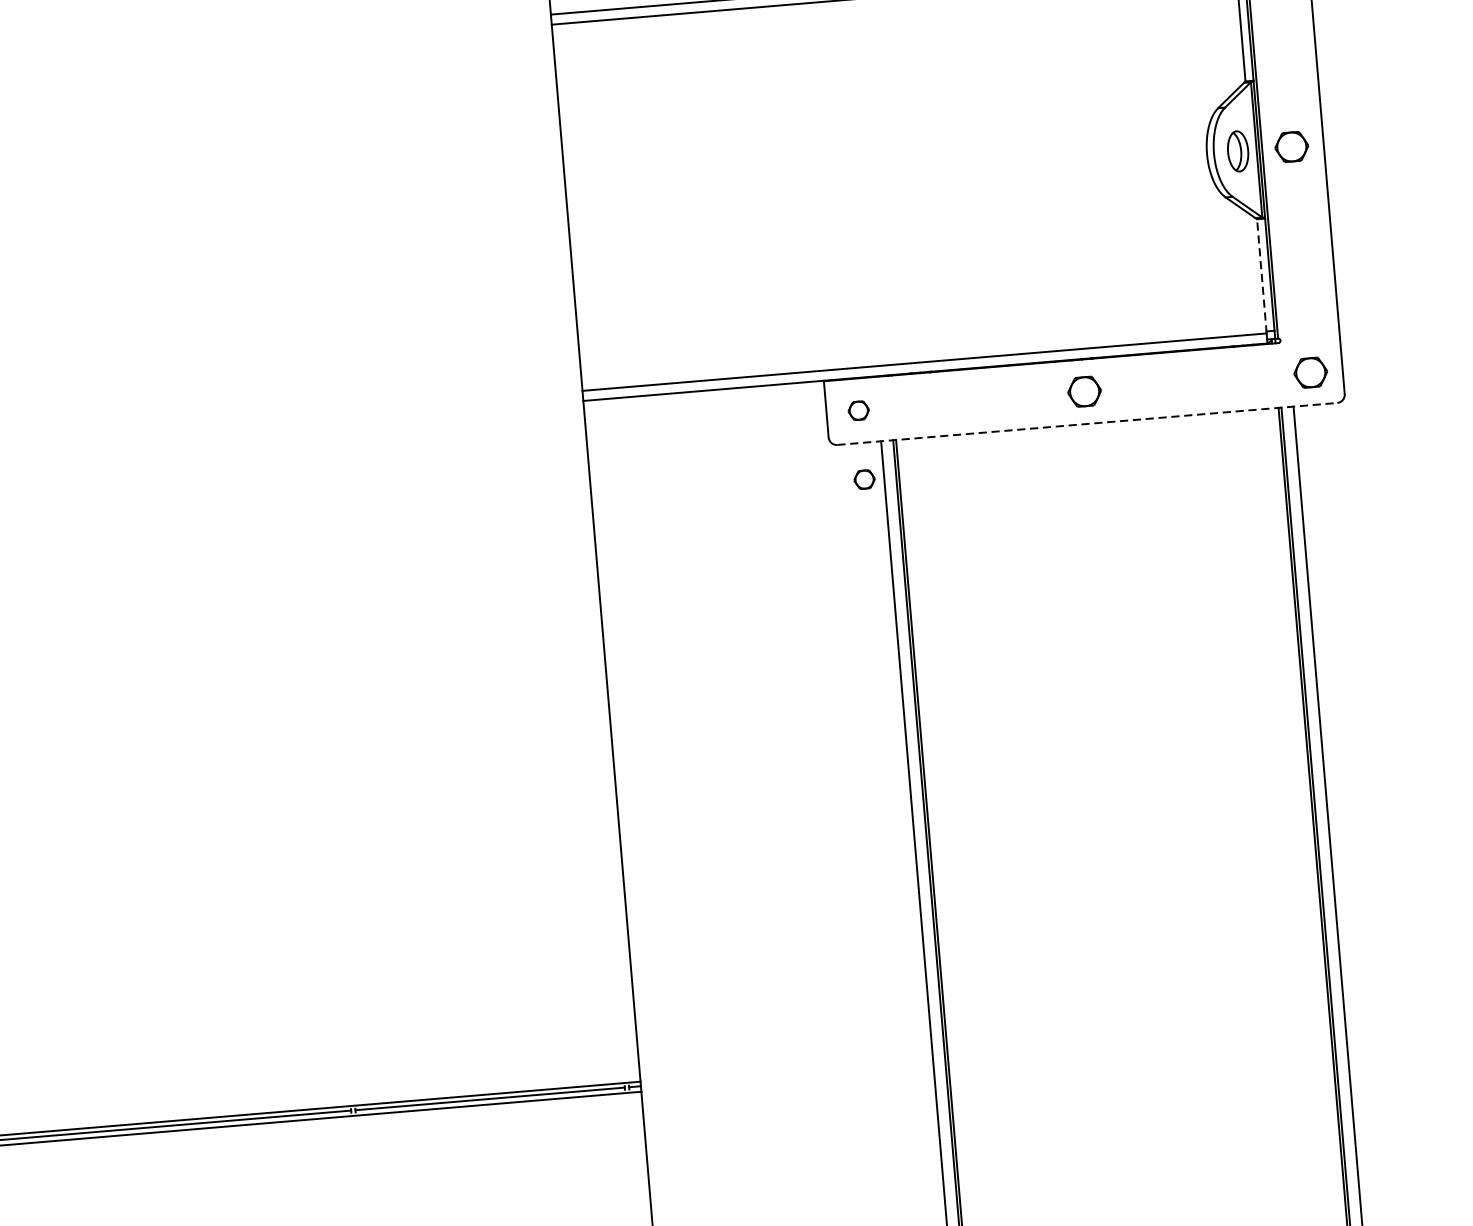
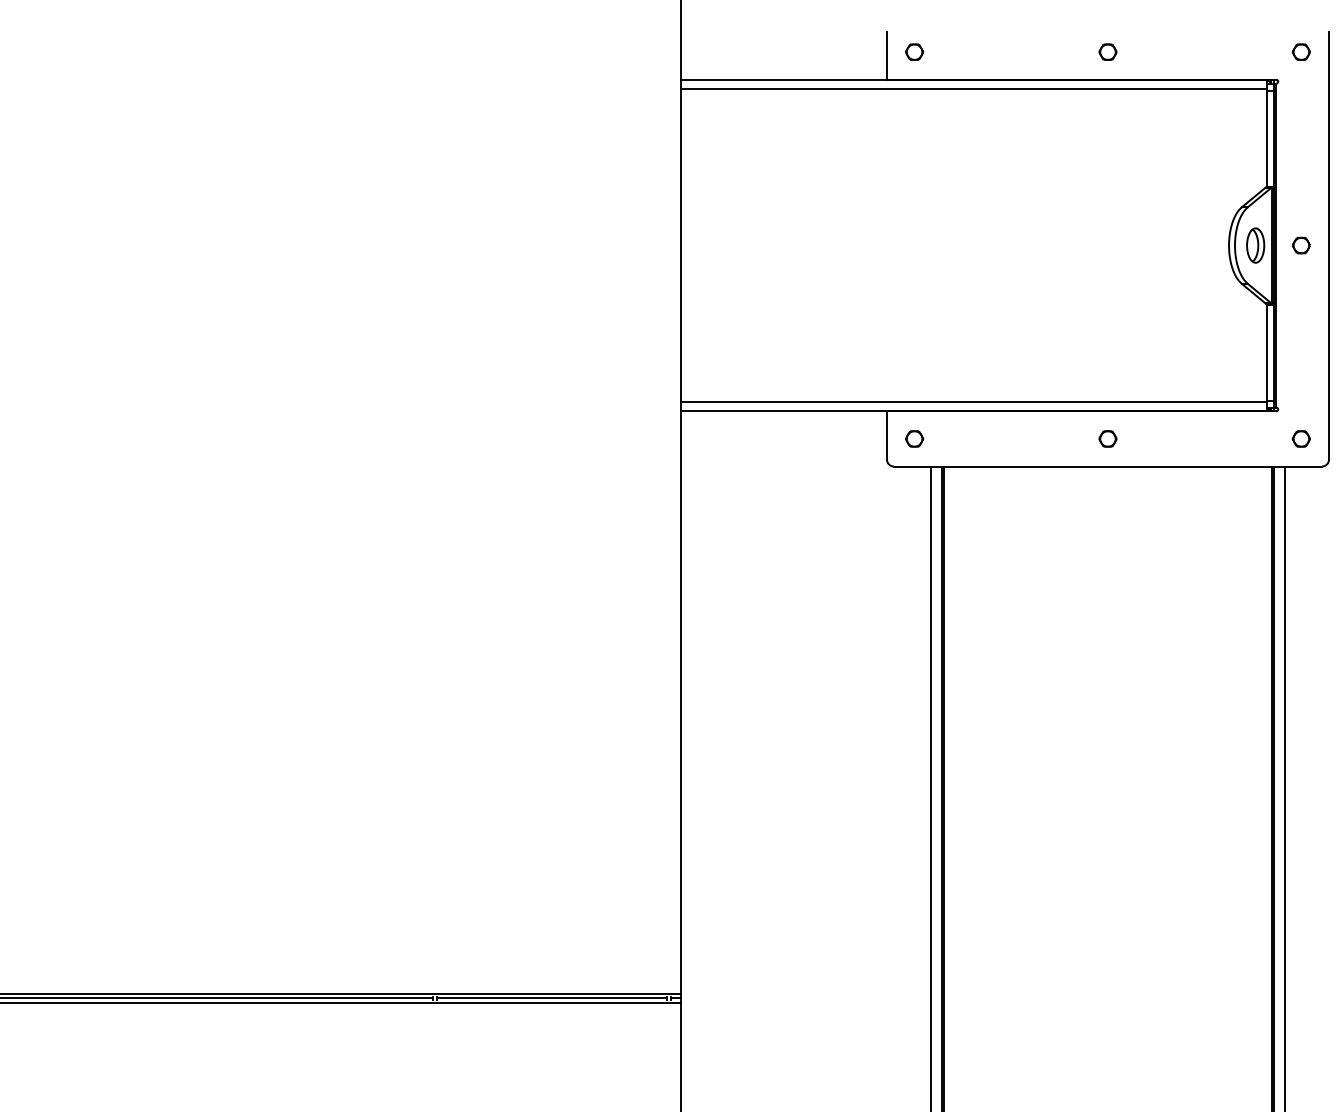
part: (1290, 146) -> (1300, 245), size x0.62
line: (1261, 275) -> (1266, 352), dashed -> solid
part: (1309, 372) -> (1300, 438), size x0.62
part: (1084, 391) -> (1107, 438), size x0.62
line: (1087, 423) -> (1108, 466), dashed -> solid
part: (864, 479) -> (914, 497), removed

